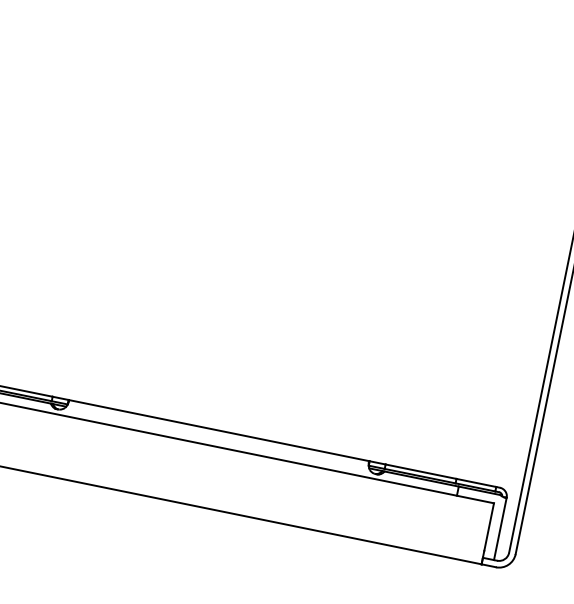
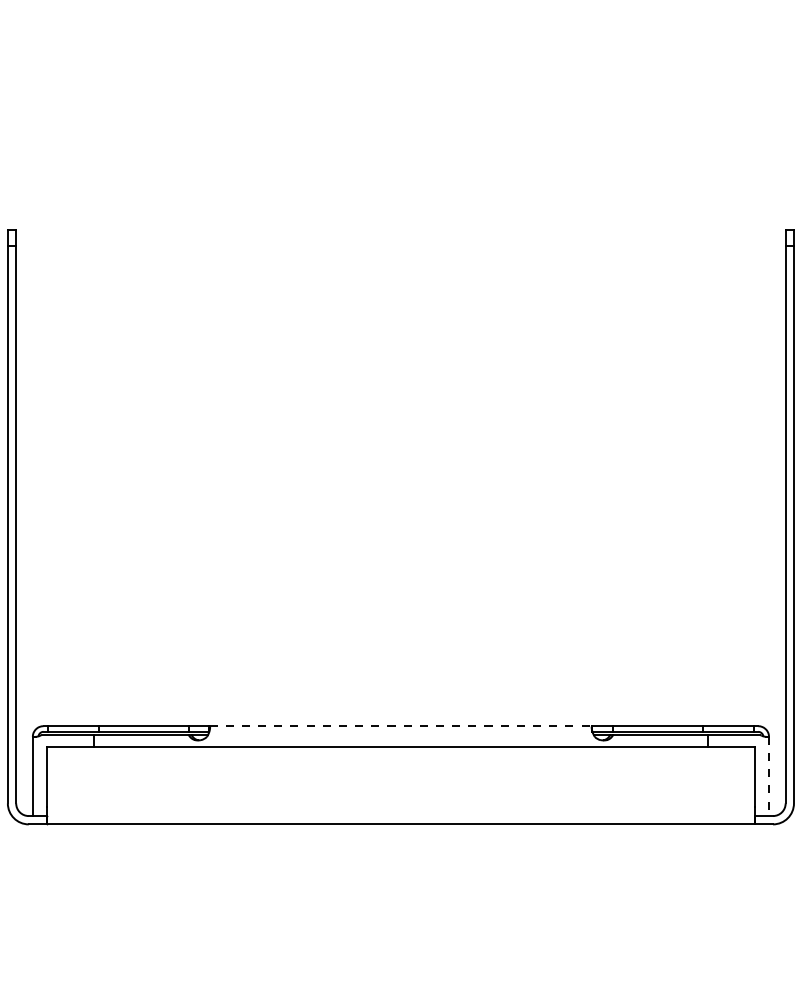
line: (219, 430) -> (401, 726), solid -> dashed
line: (499, 528) -> (768, 776), solid -> dashed

